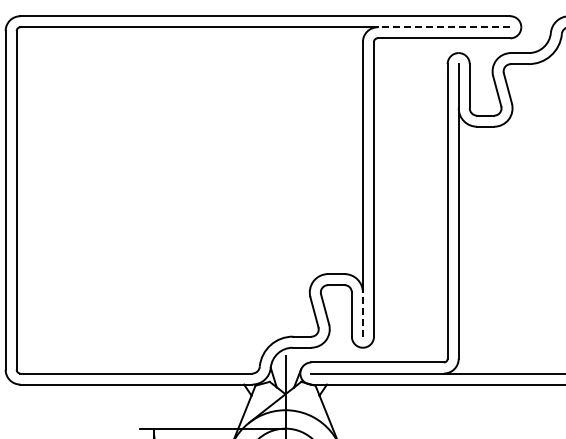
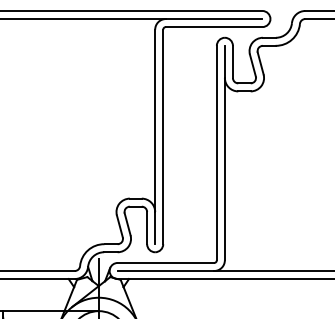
line: (443, 27) -> (213, 19), dashed -> solid
line: (362, 314) -> (154, 228), dashed -> solid

